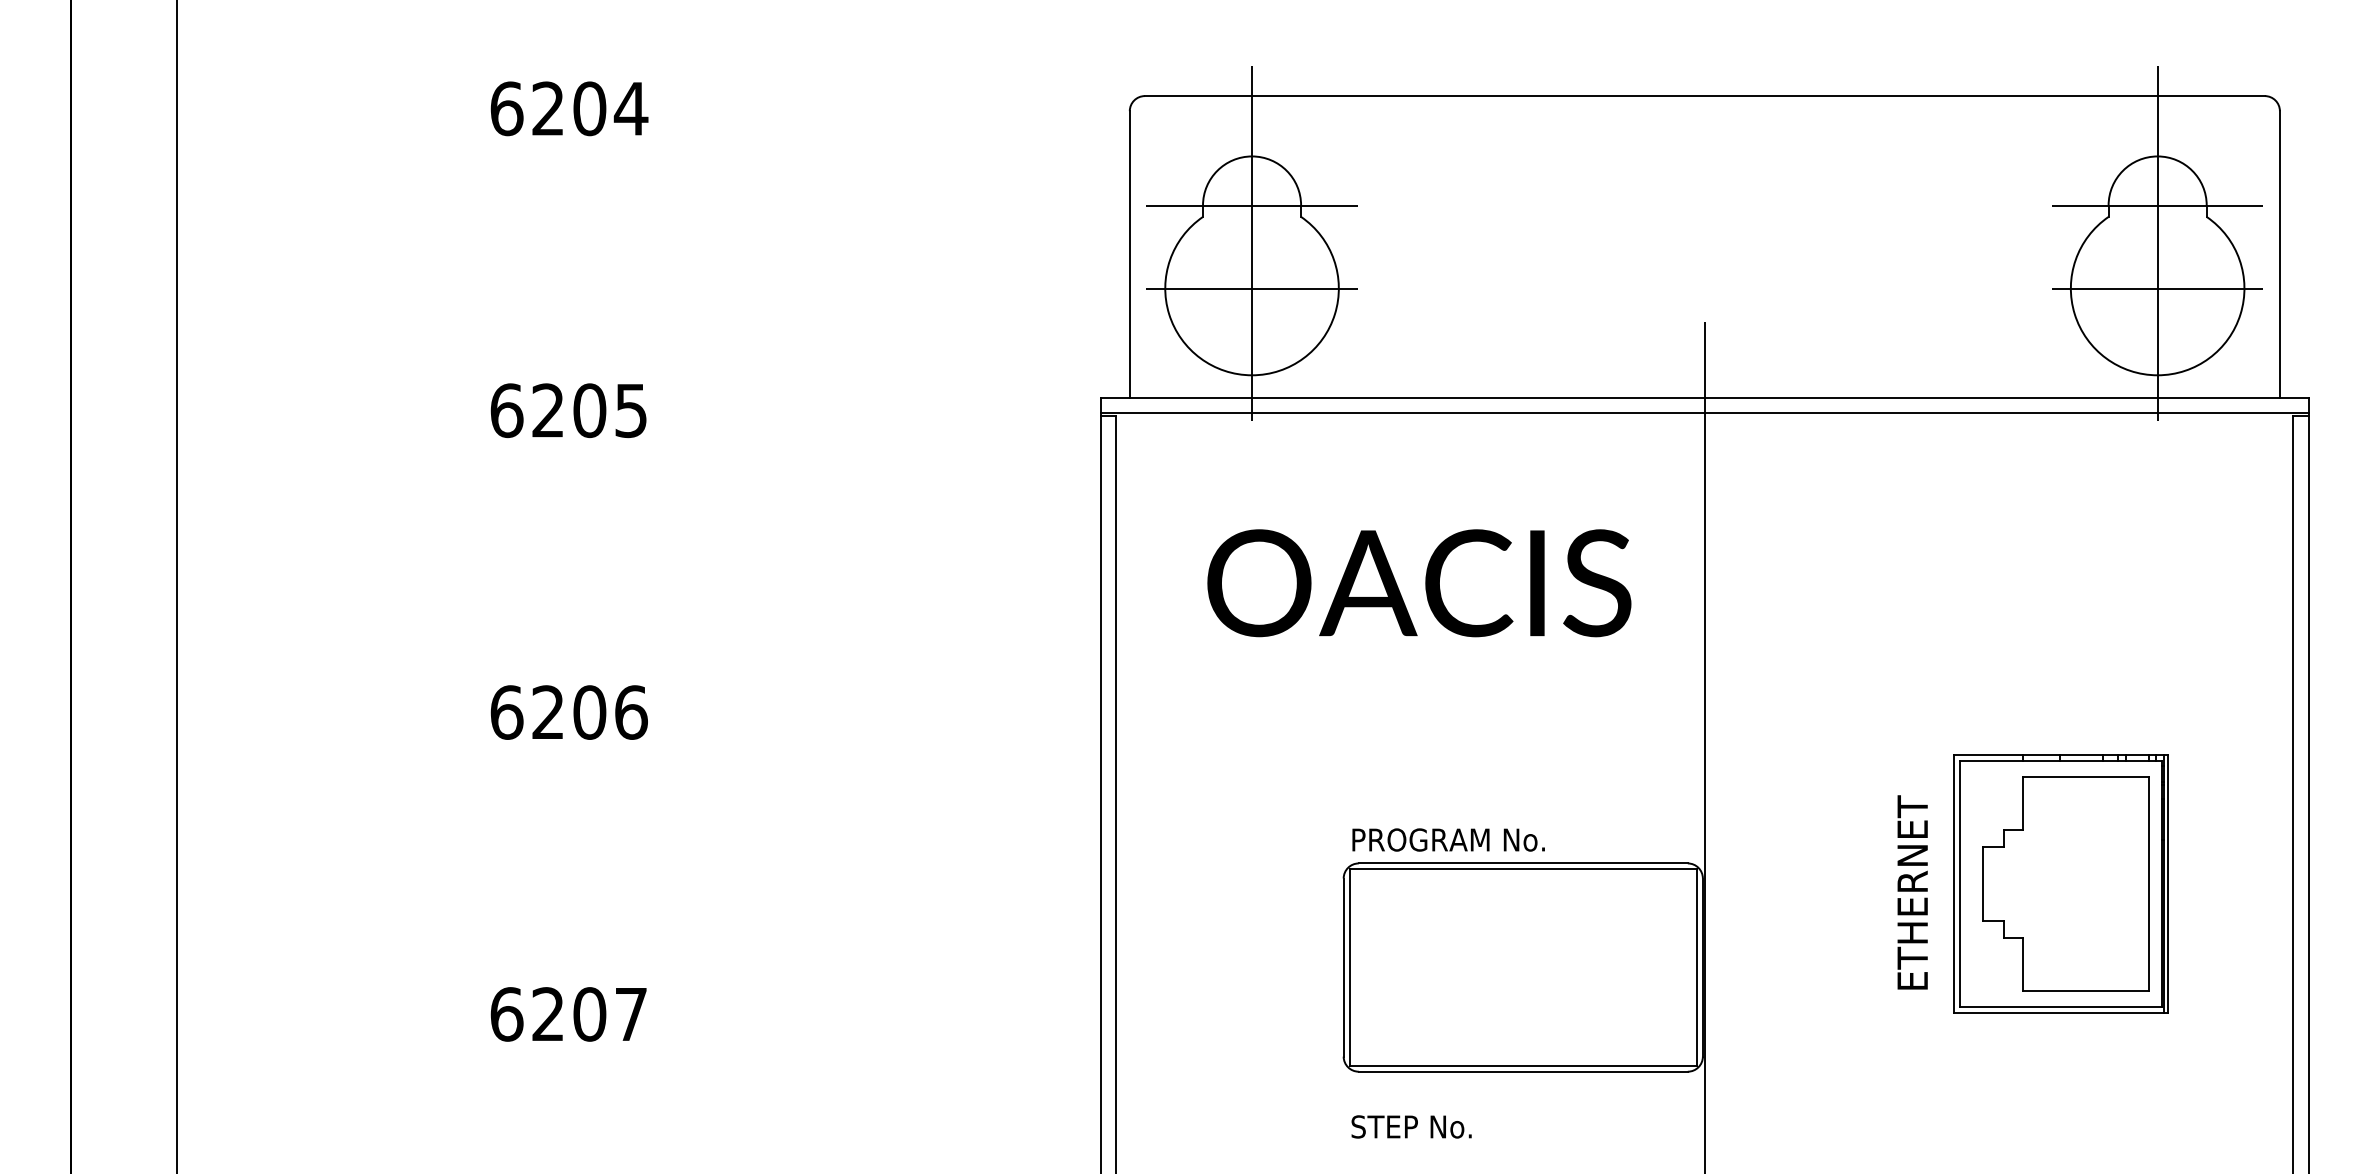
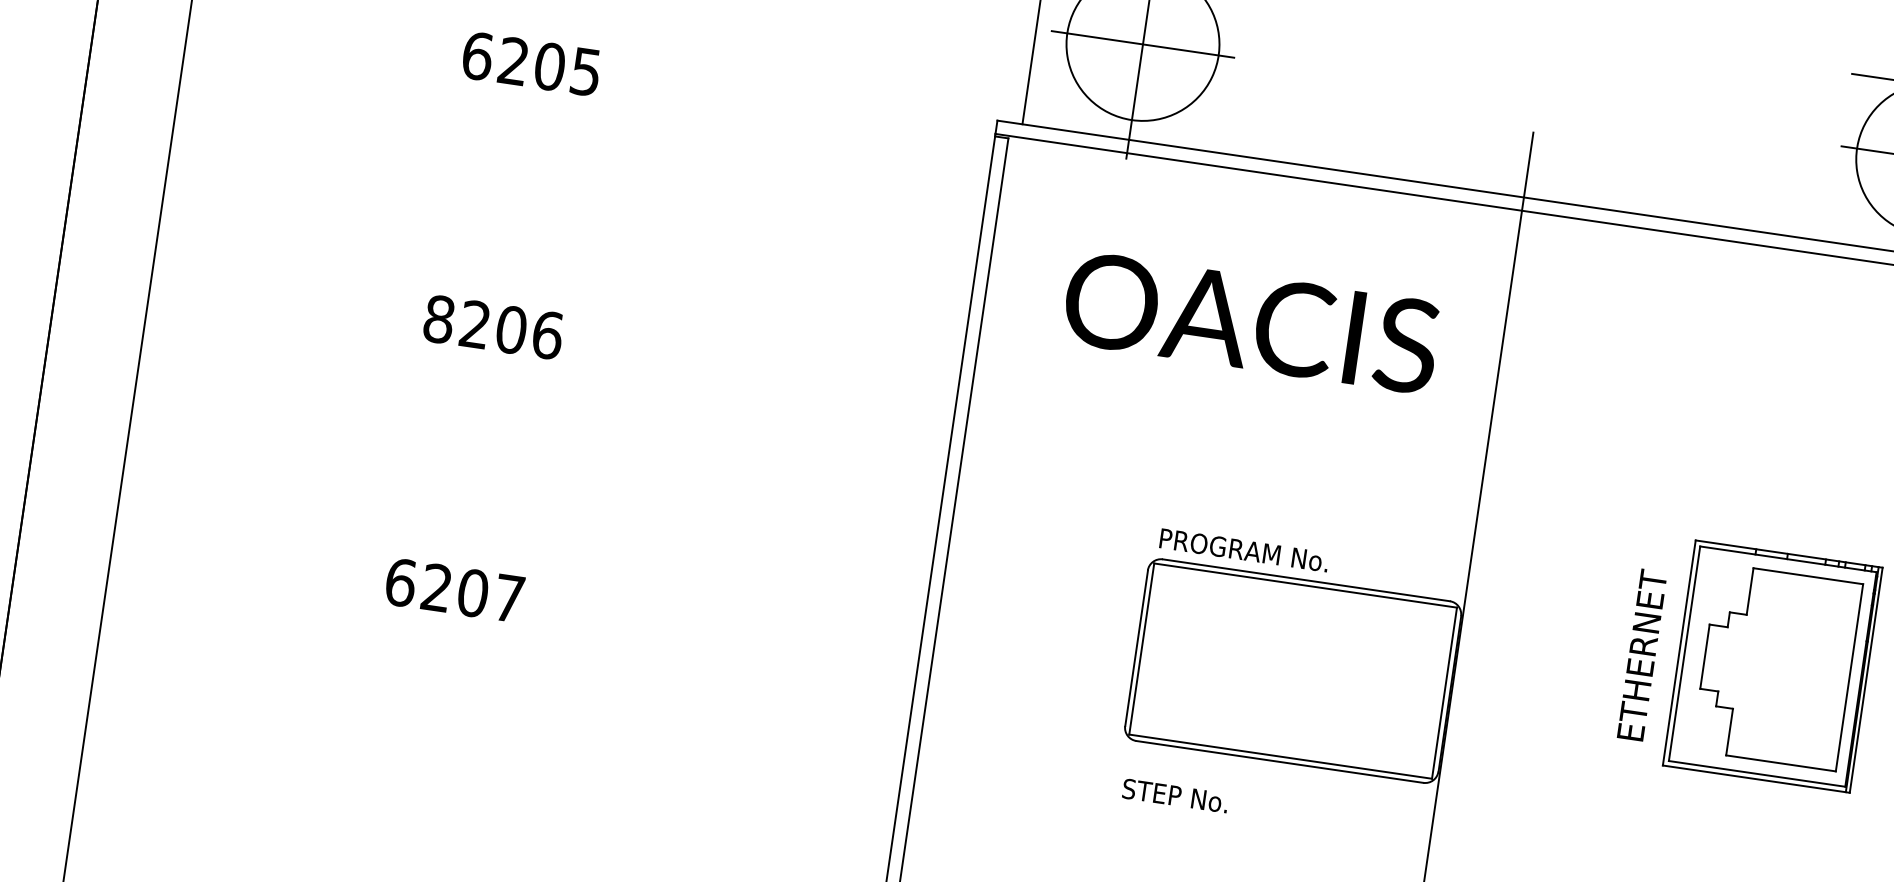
text: (506, 712) -> (438, 319), 6206 -> 8206

